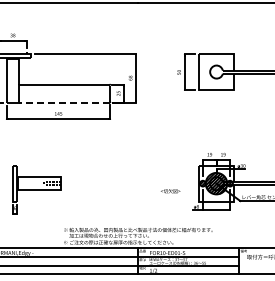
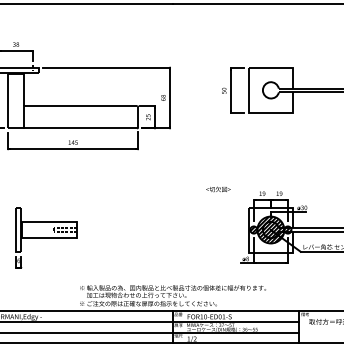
line: (63, 102) -> (79, 128), dashed -> solid
text: (170, 191) -> (218, 189), moved

